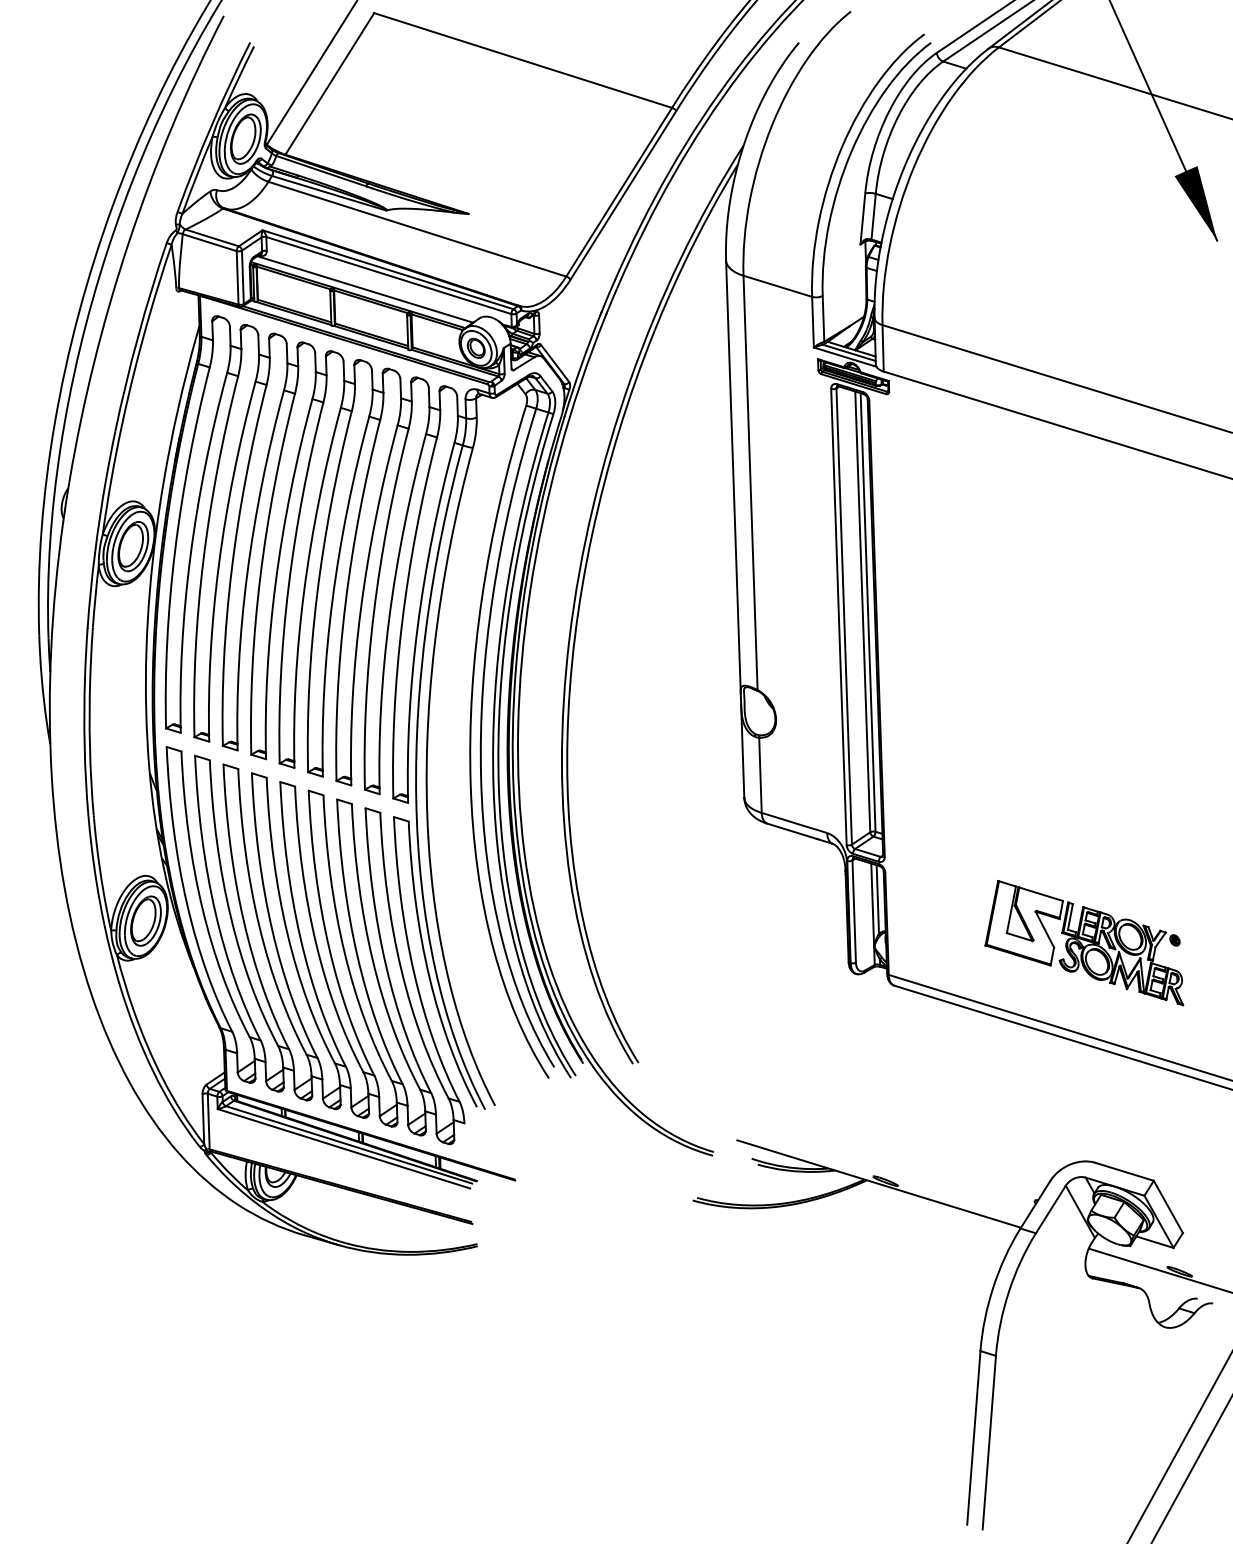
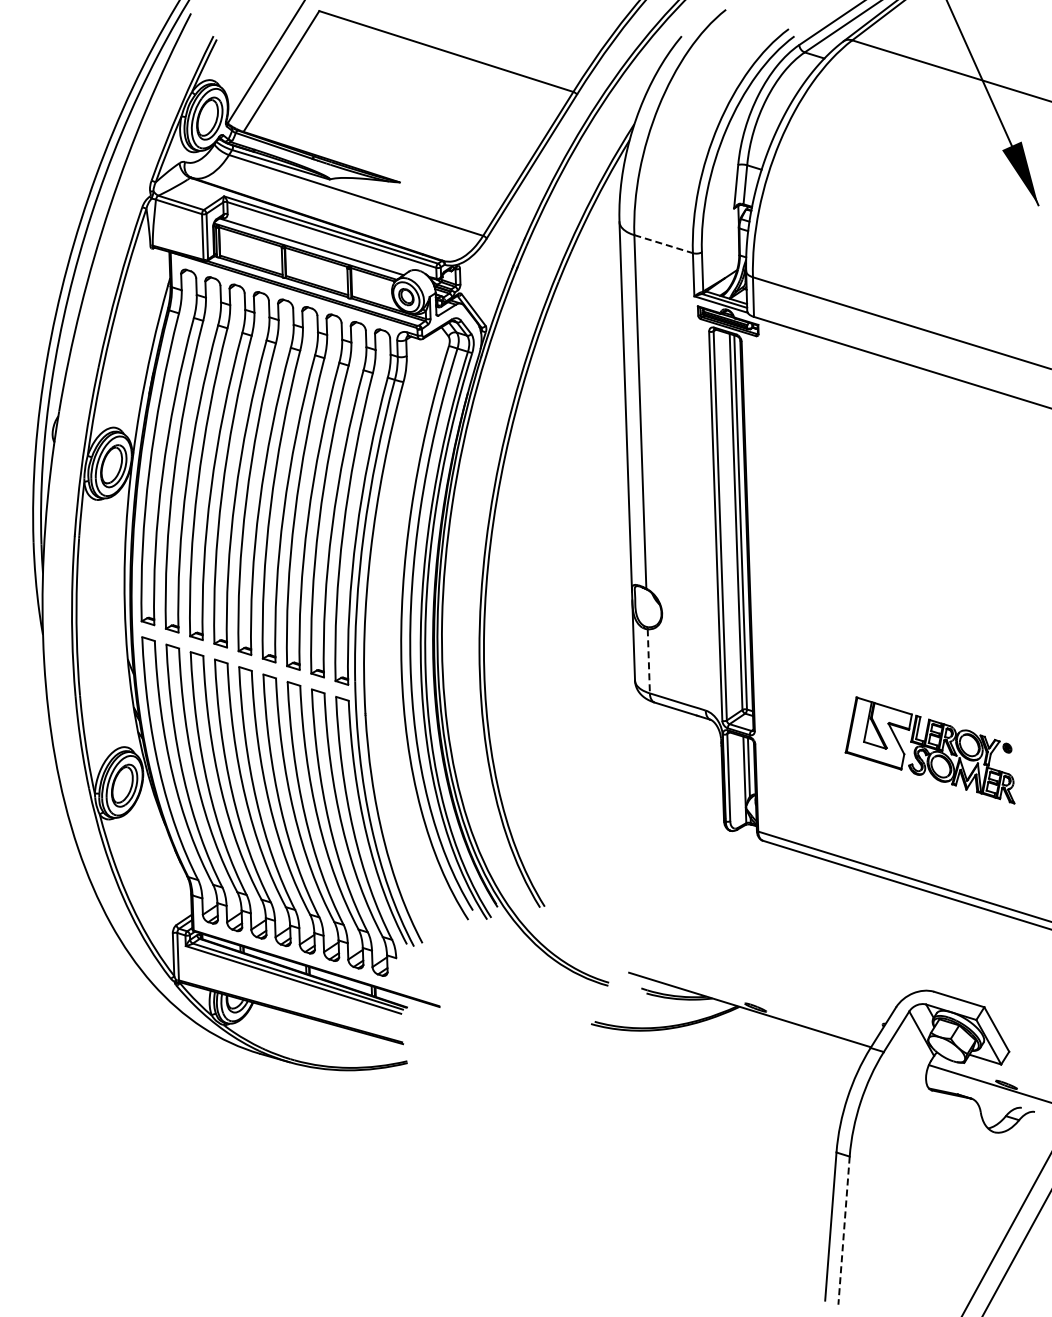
line: (777, 286) -> (663, 244), solid -> dashed
line: (760, 775) -> (648, 661), solid -> dashed
part: (1083, 943) -> (929, 750), moved
line: (989, 1443) -> (844, 1231), solid -> dashed

